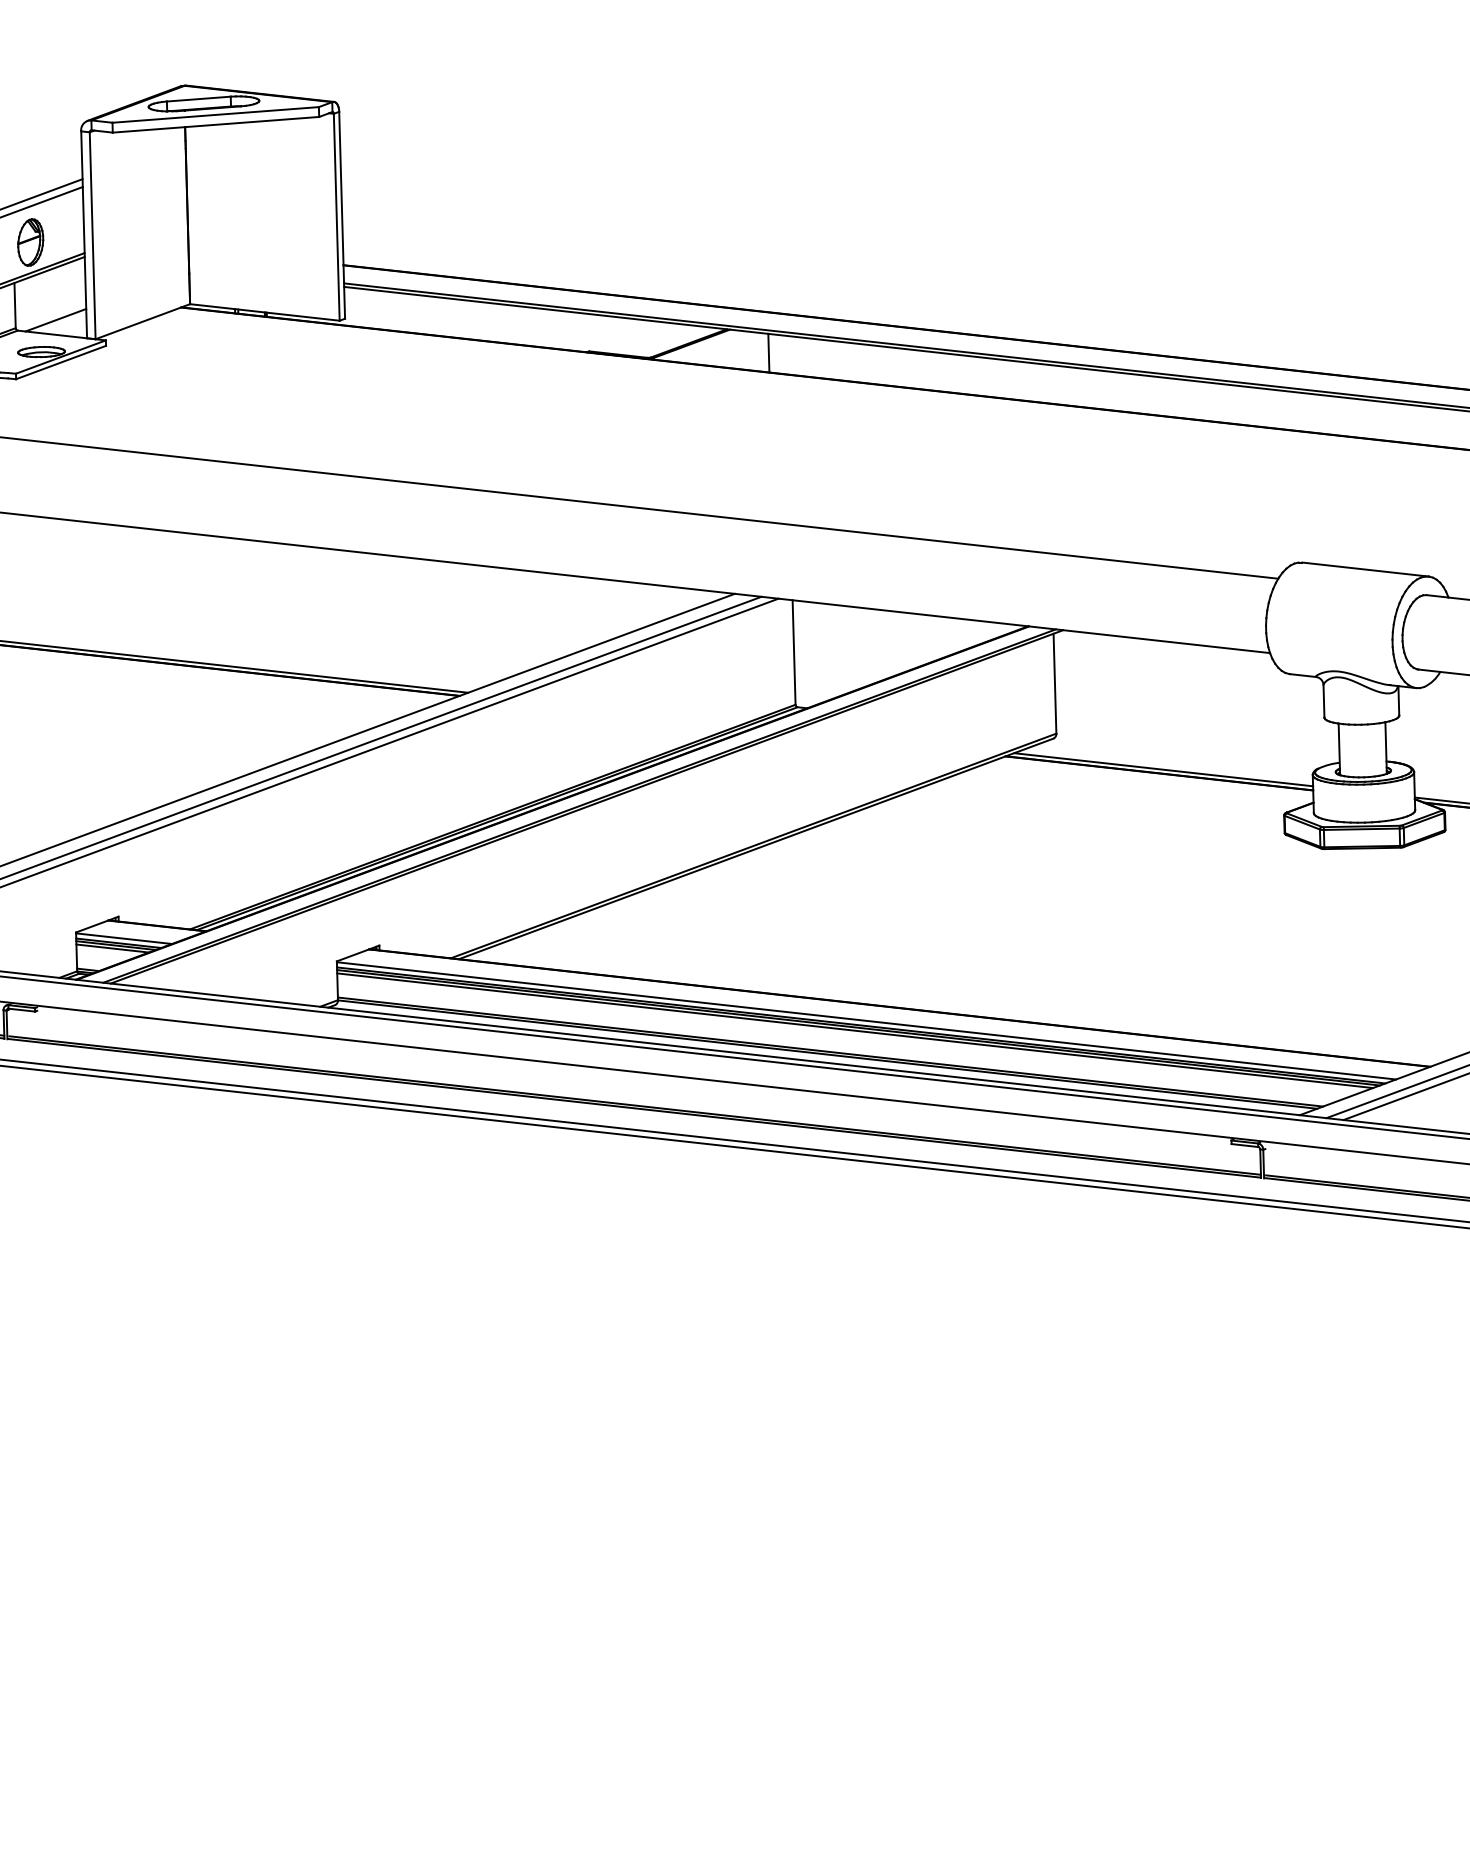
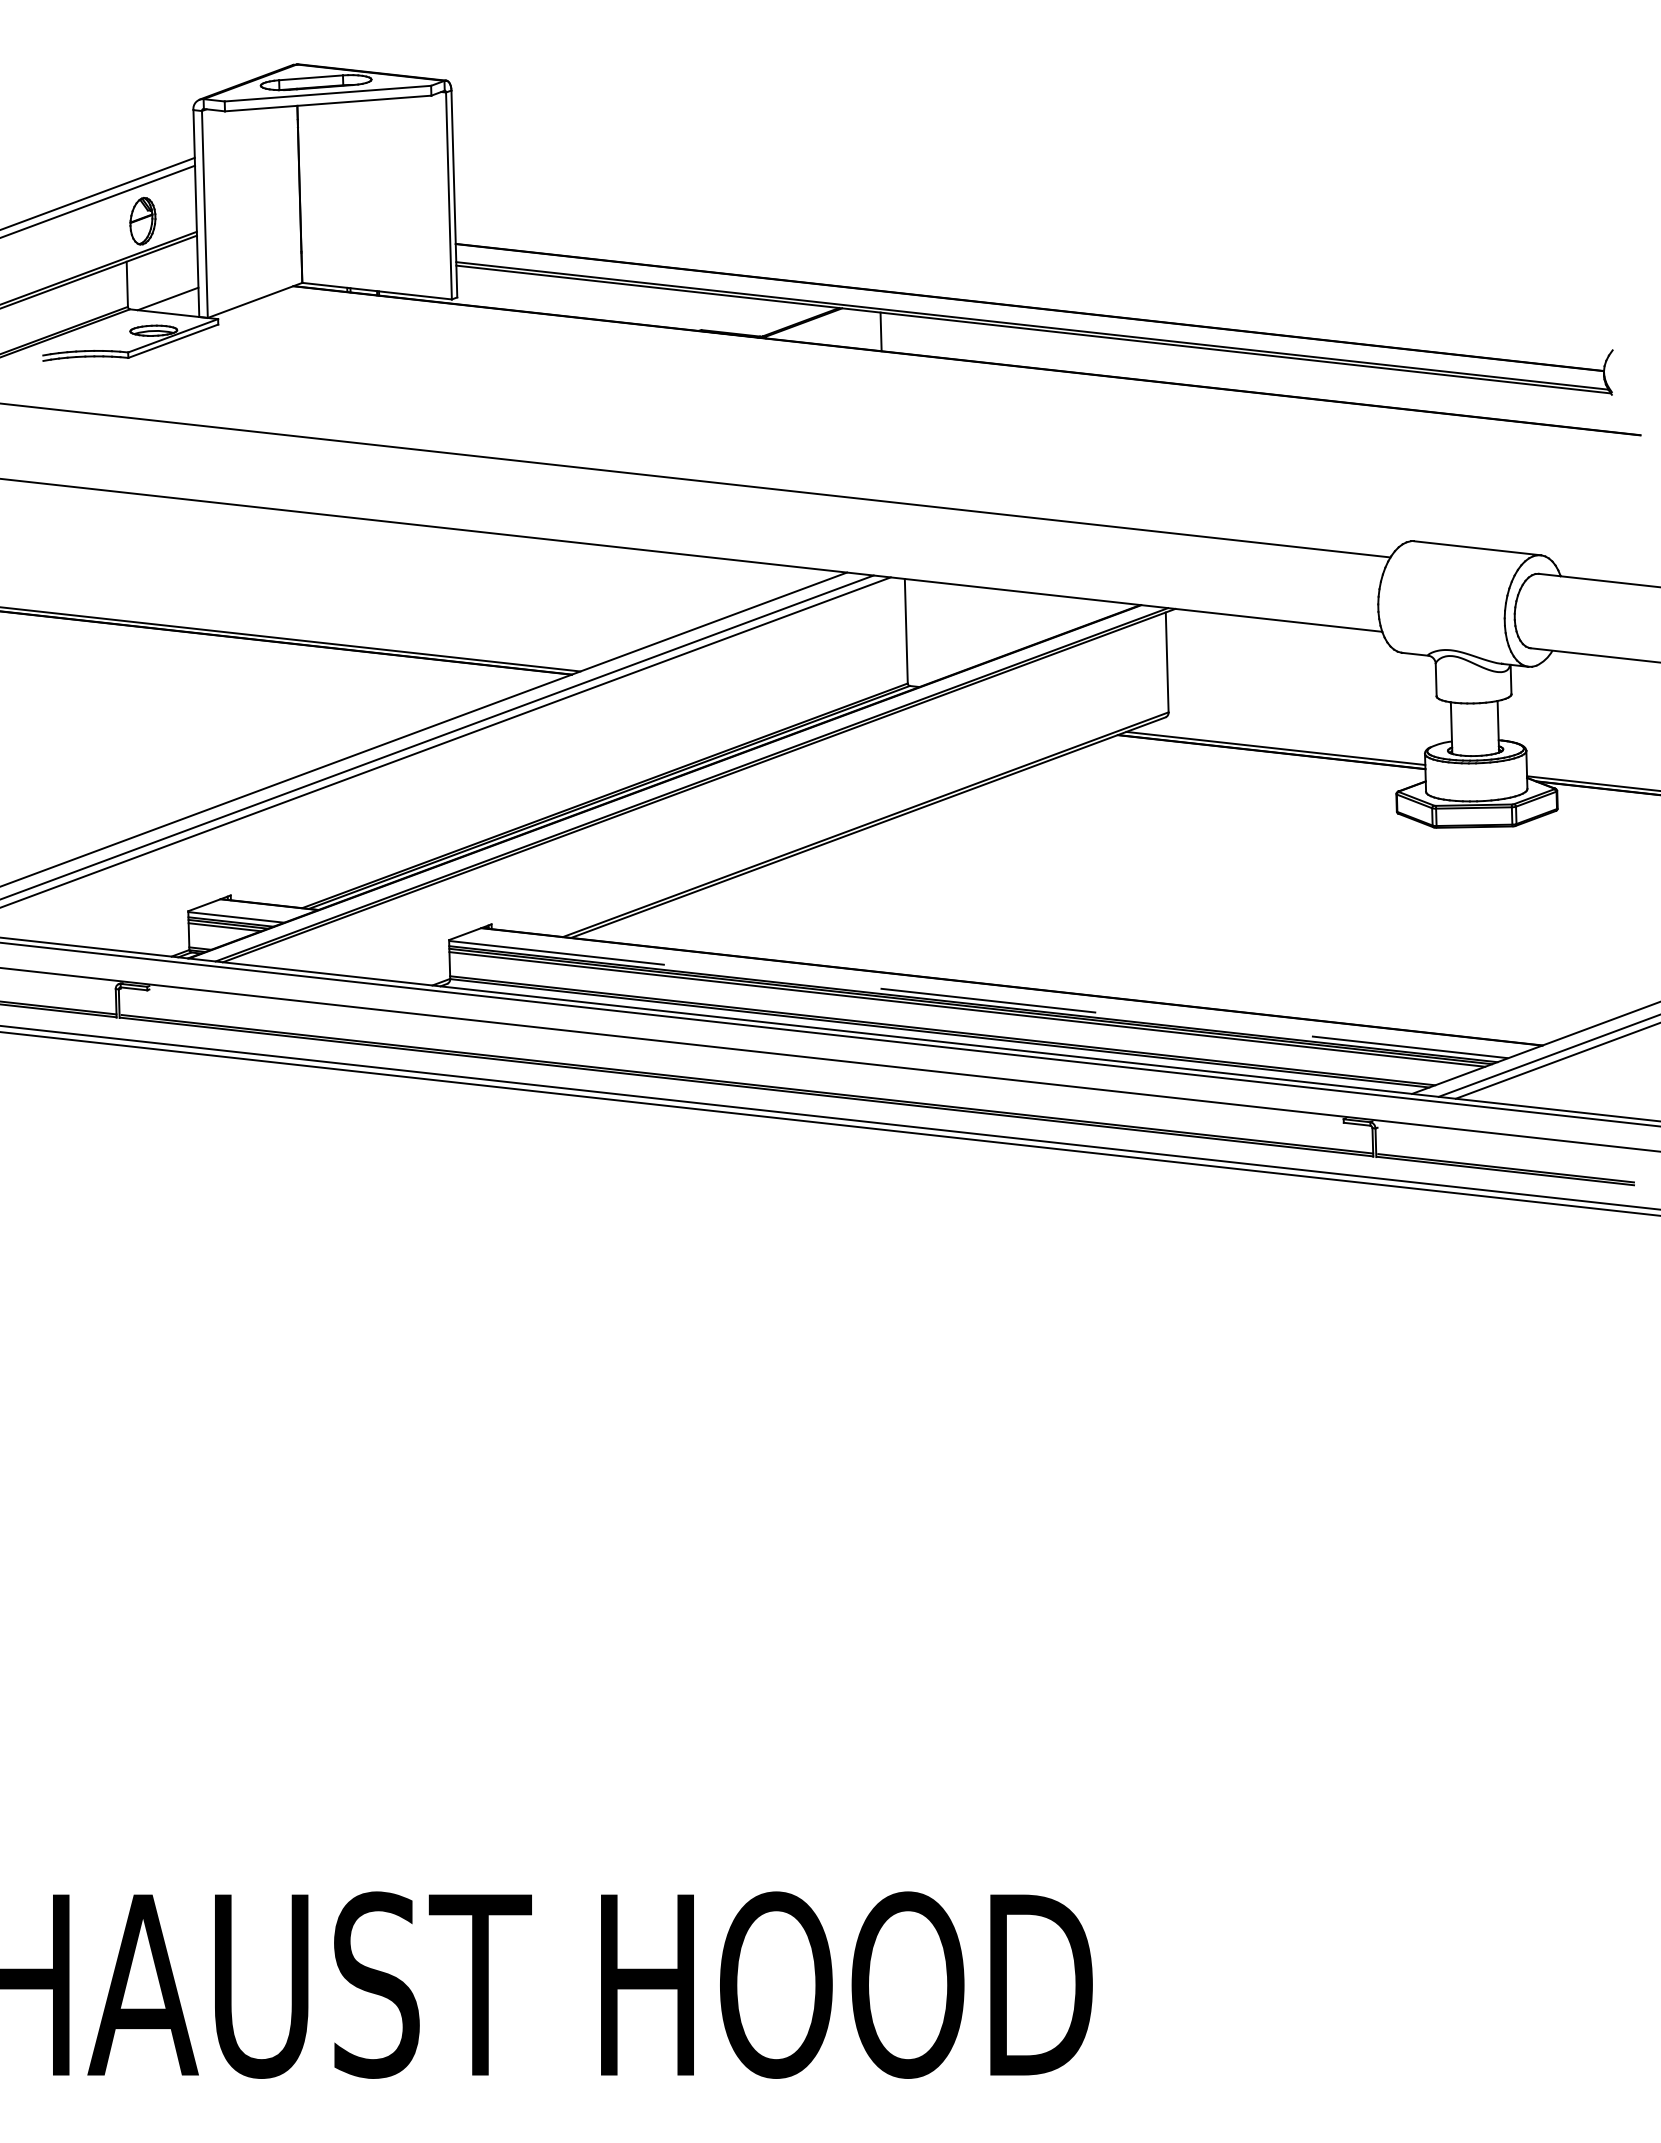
line: (866, 1020) -> (978, 999), solid -> dashed

